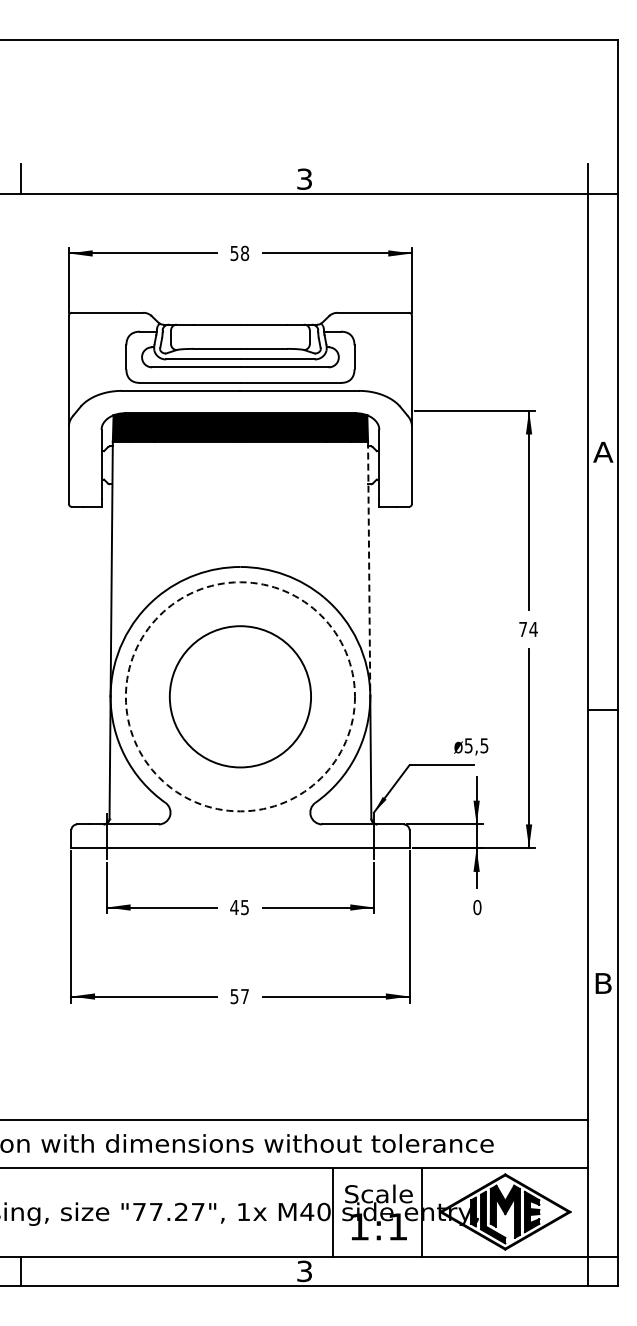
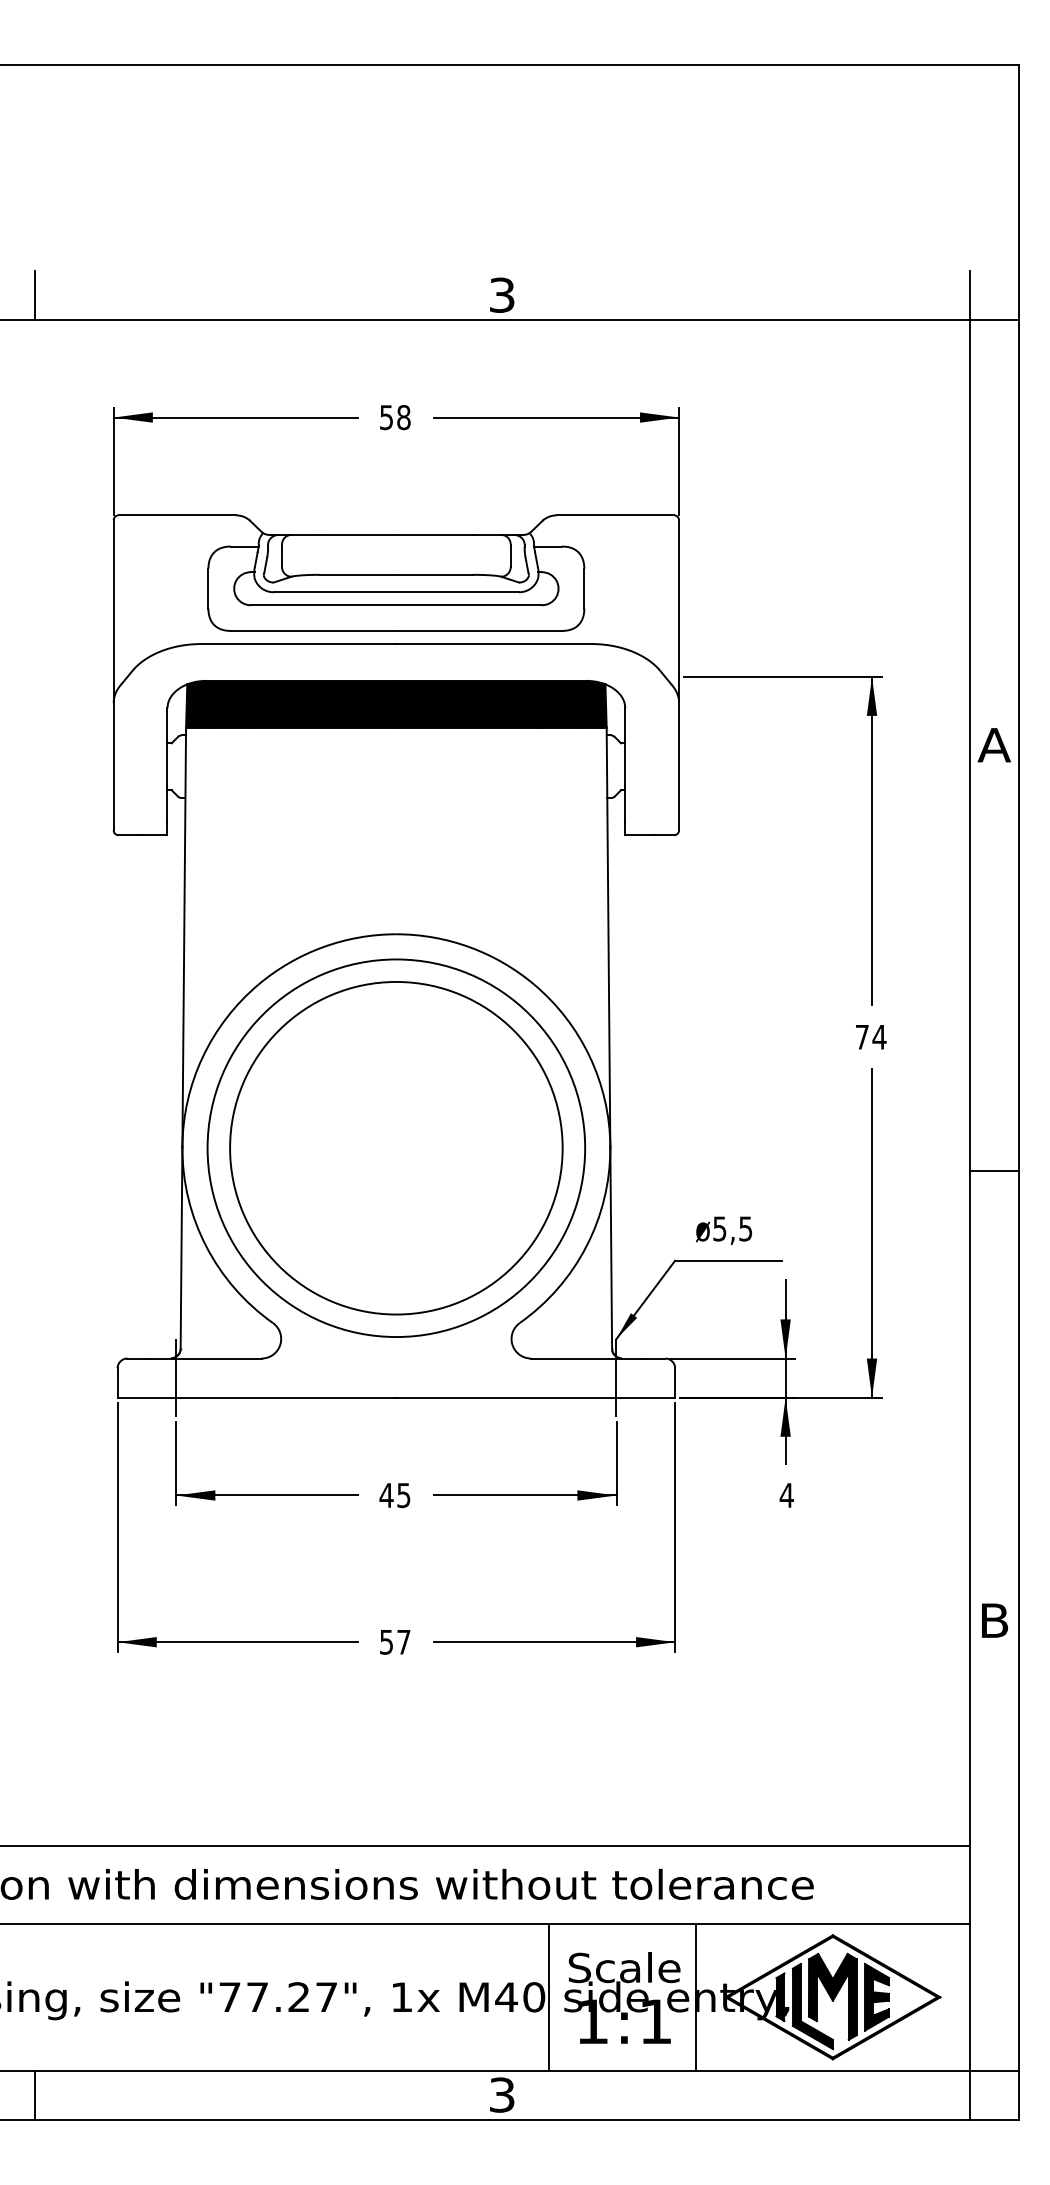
line: (369, 569) -> (609, 938), dashed -> solid
circle: (240, 696) -> (396, 1147), dashed -> solid
circle: (240, 696) -> (396, 1147), size x1.43
text: (471, 746) -> (724, 1230), moved
text: (477, 907) -> (787, 1495), 0 -> 4

